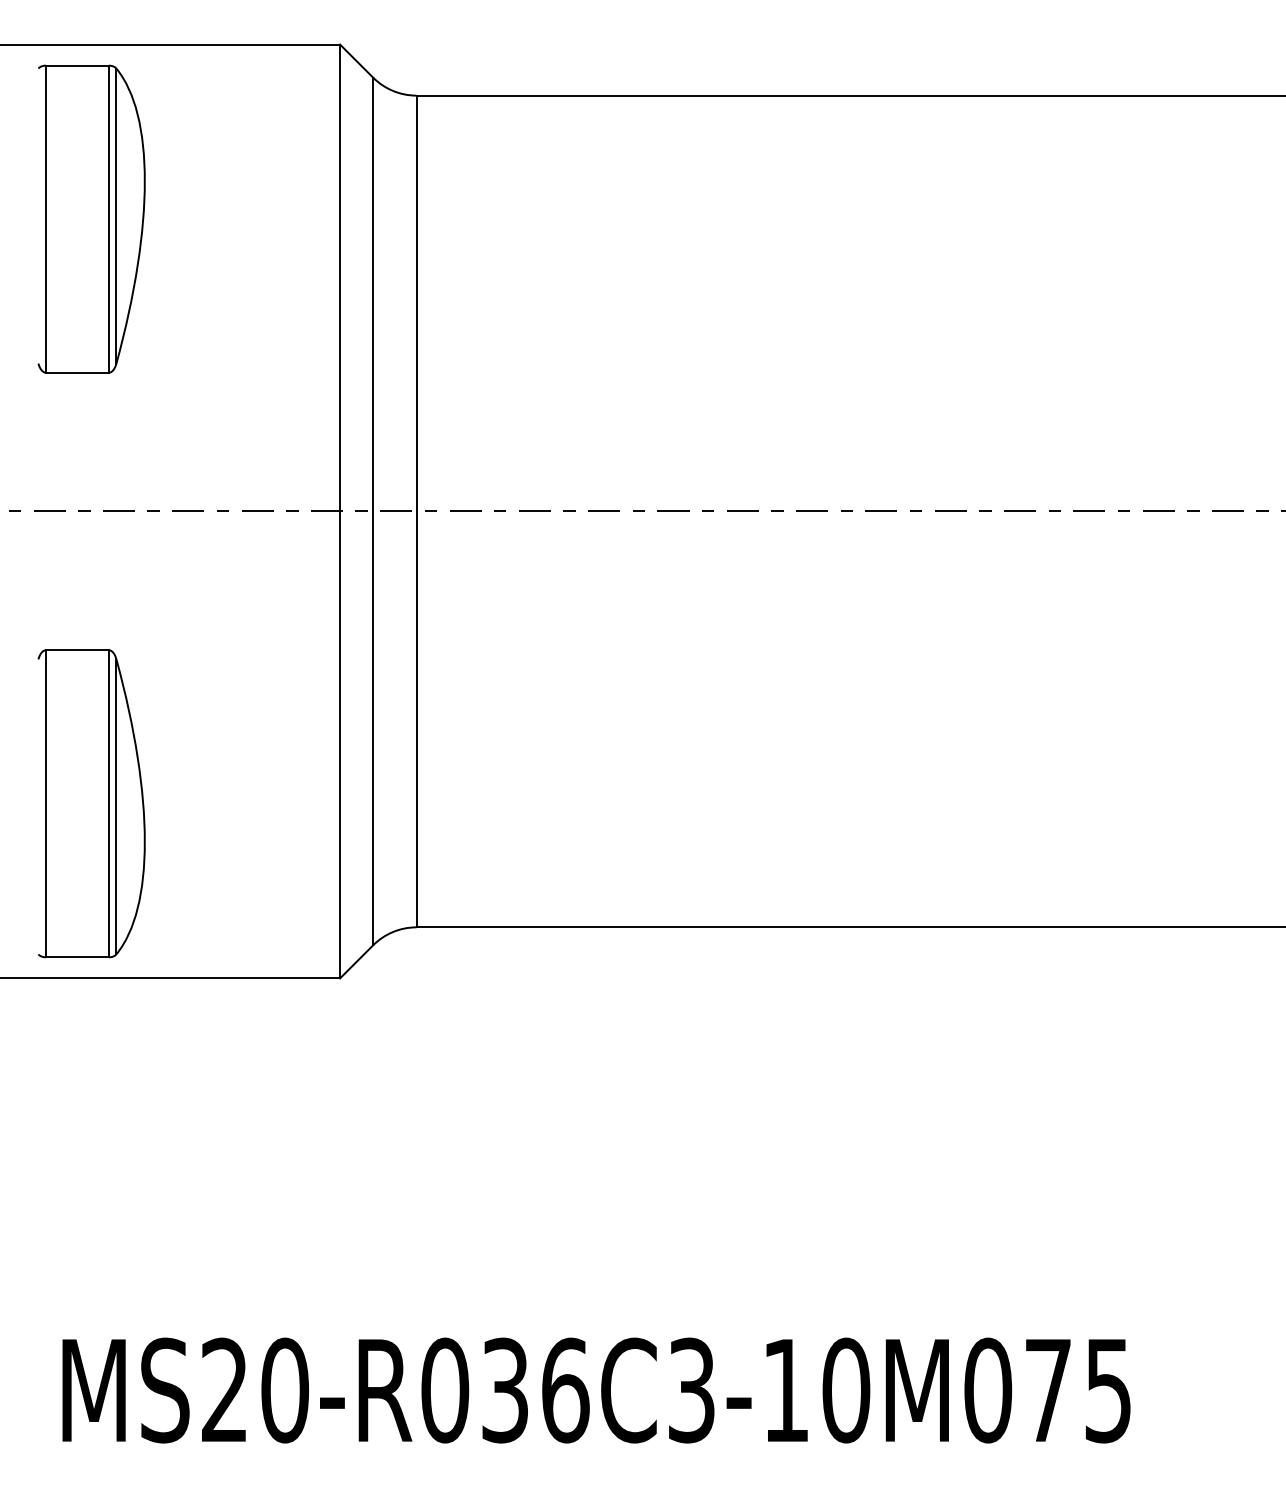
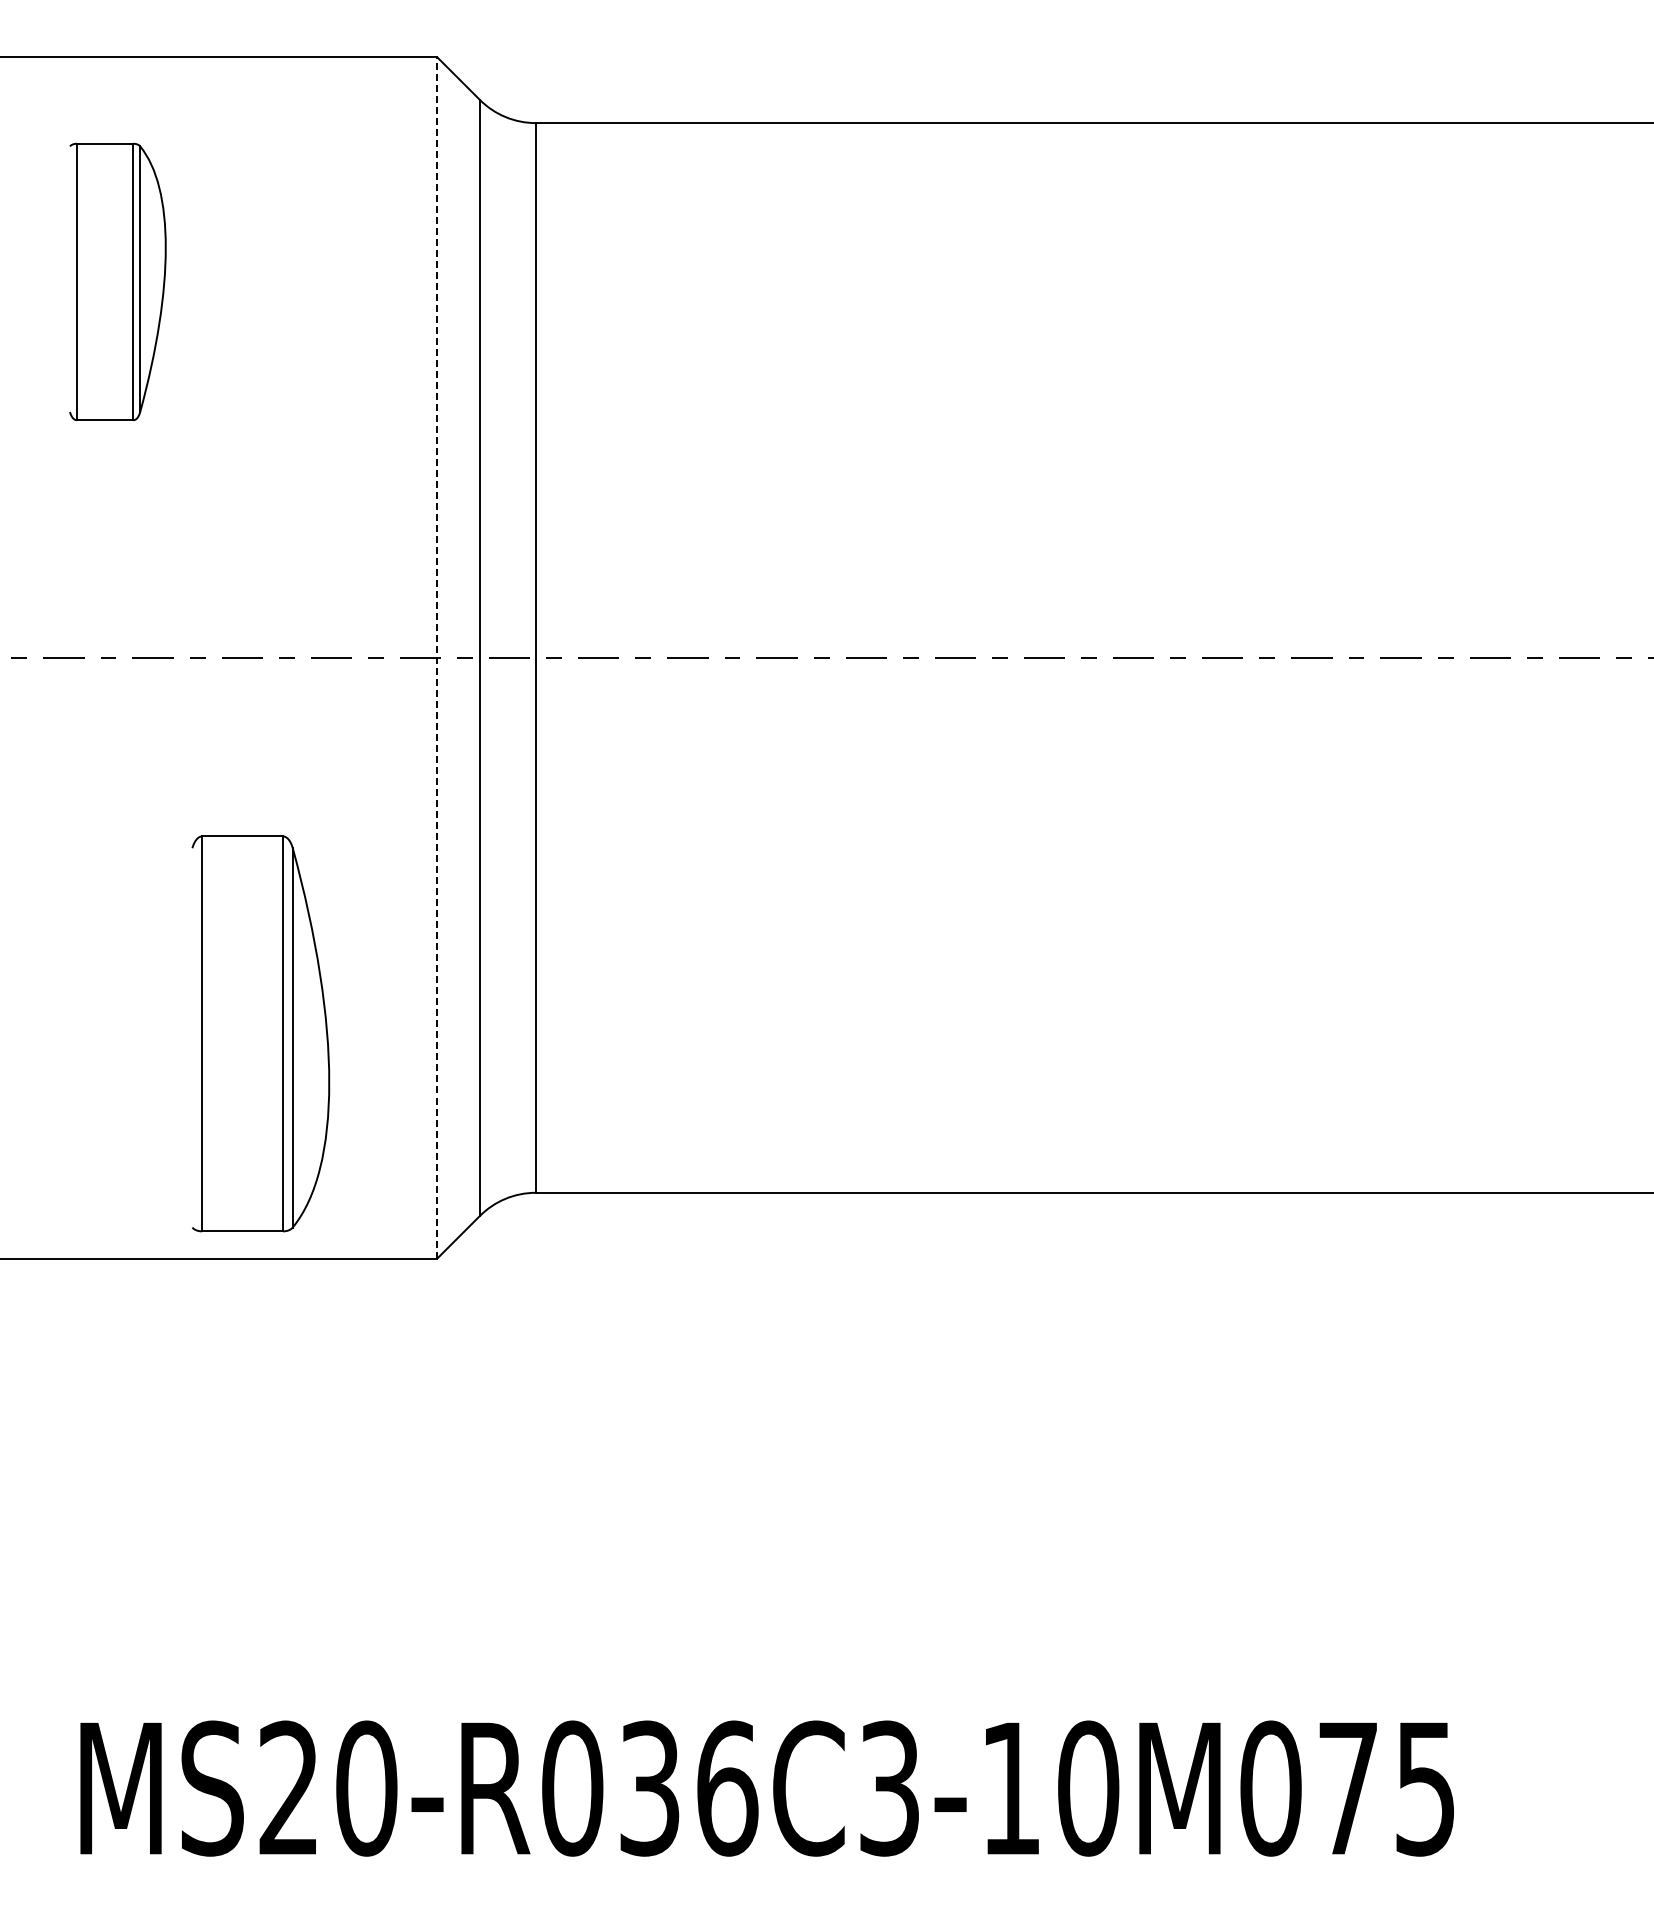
part: (91, 218) -> (117, 281), size x0.7
line: (340, 511) -> (437, 657), solid -> dashed
part: (91, 803) -> (260, 1033), moved

